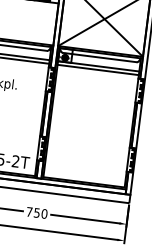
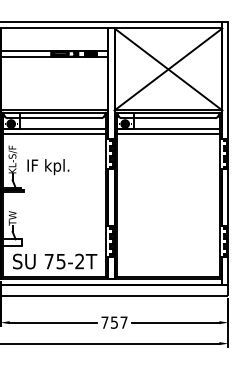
text: (44, 213) -> (123, 322), 750 -> 757

